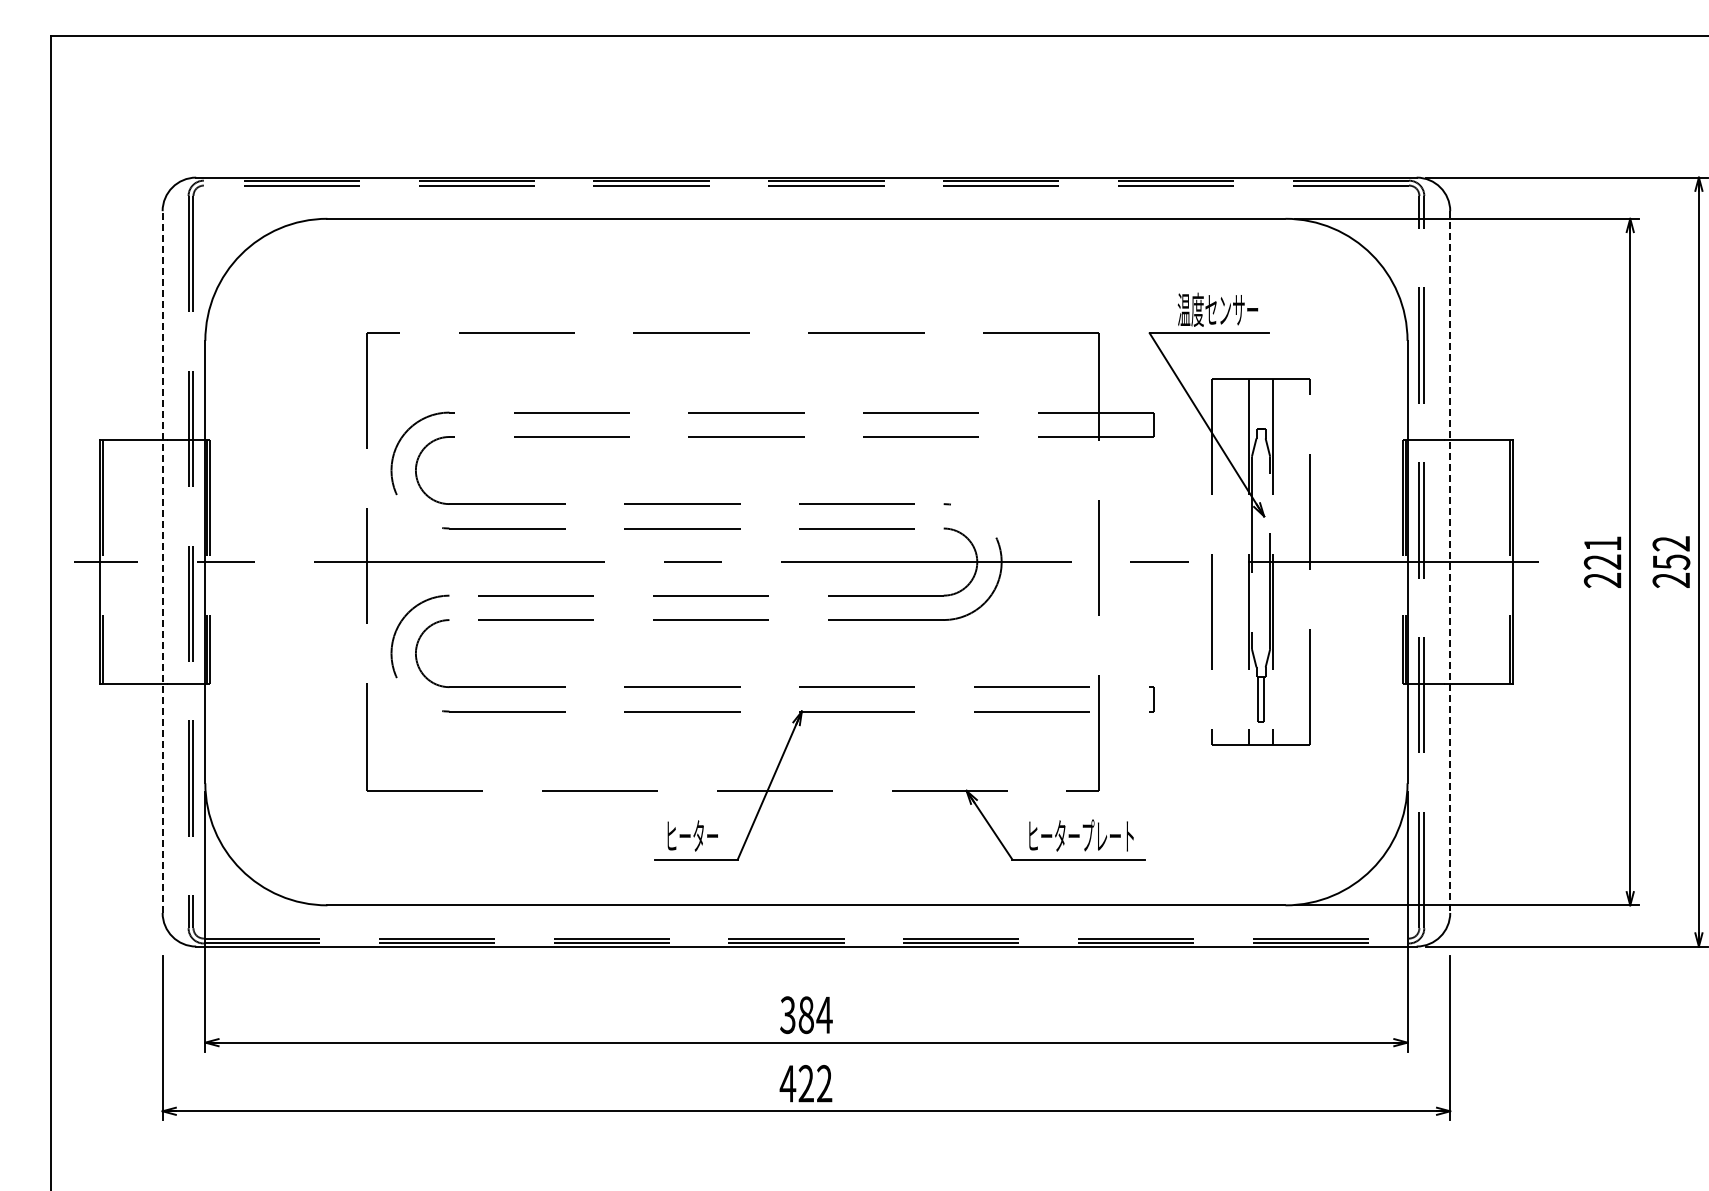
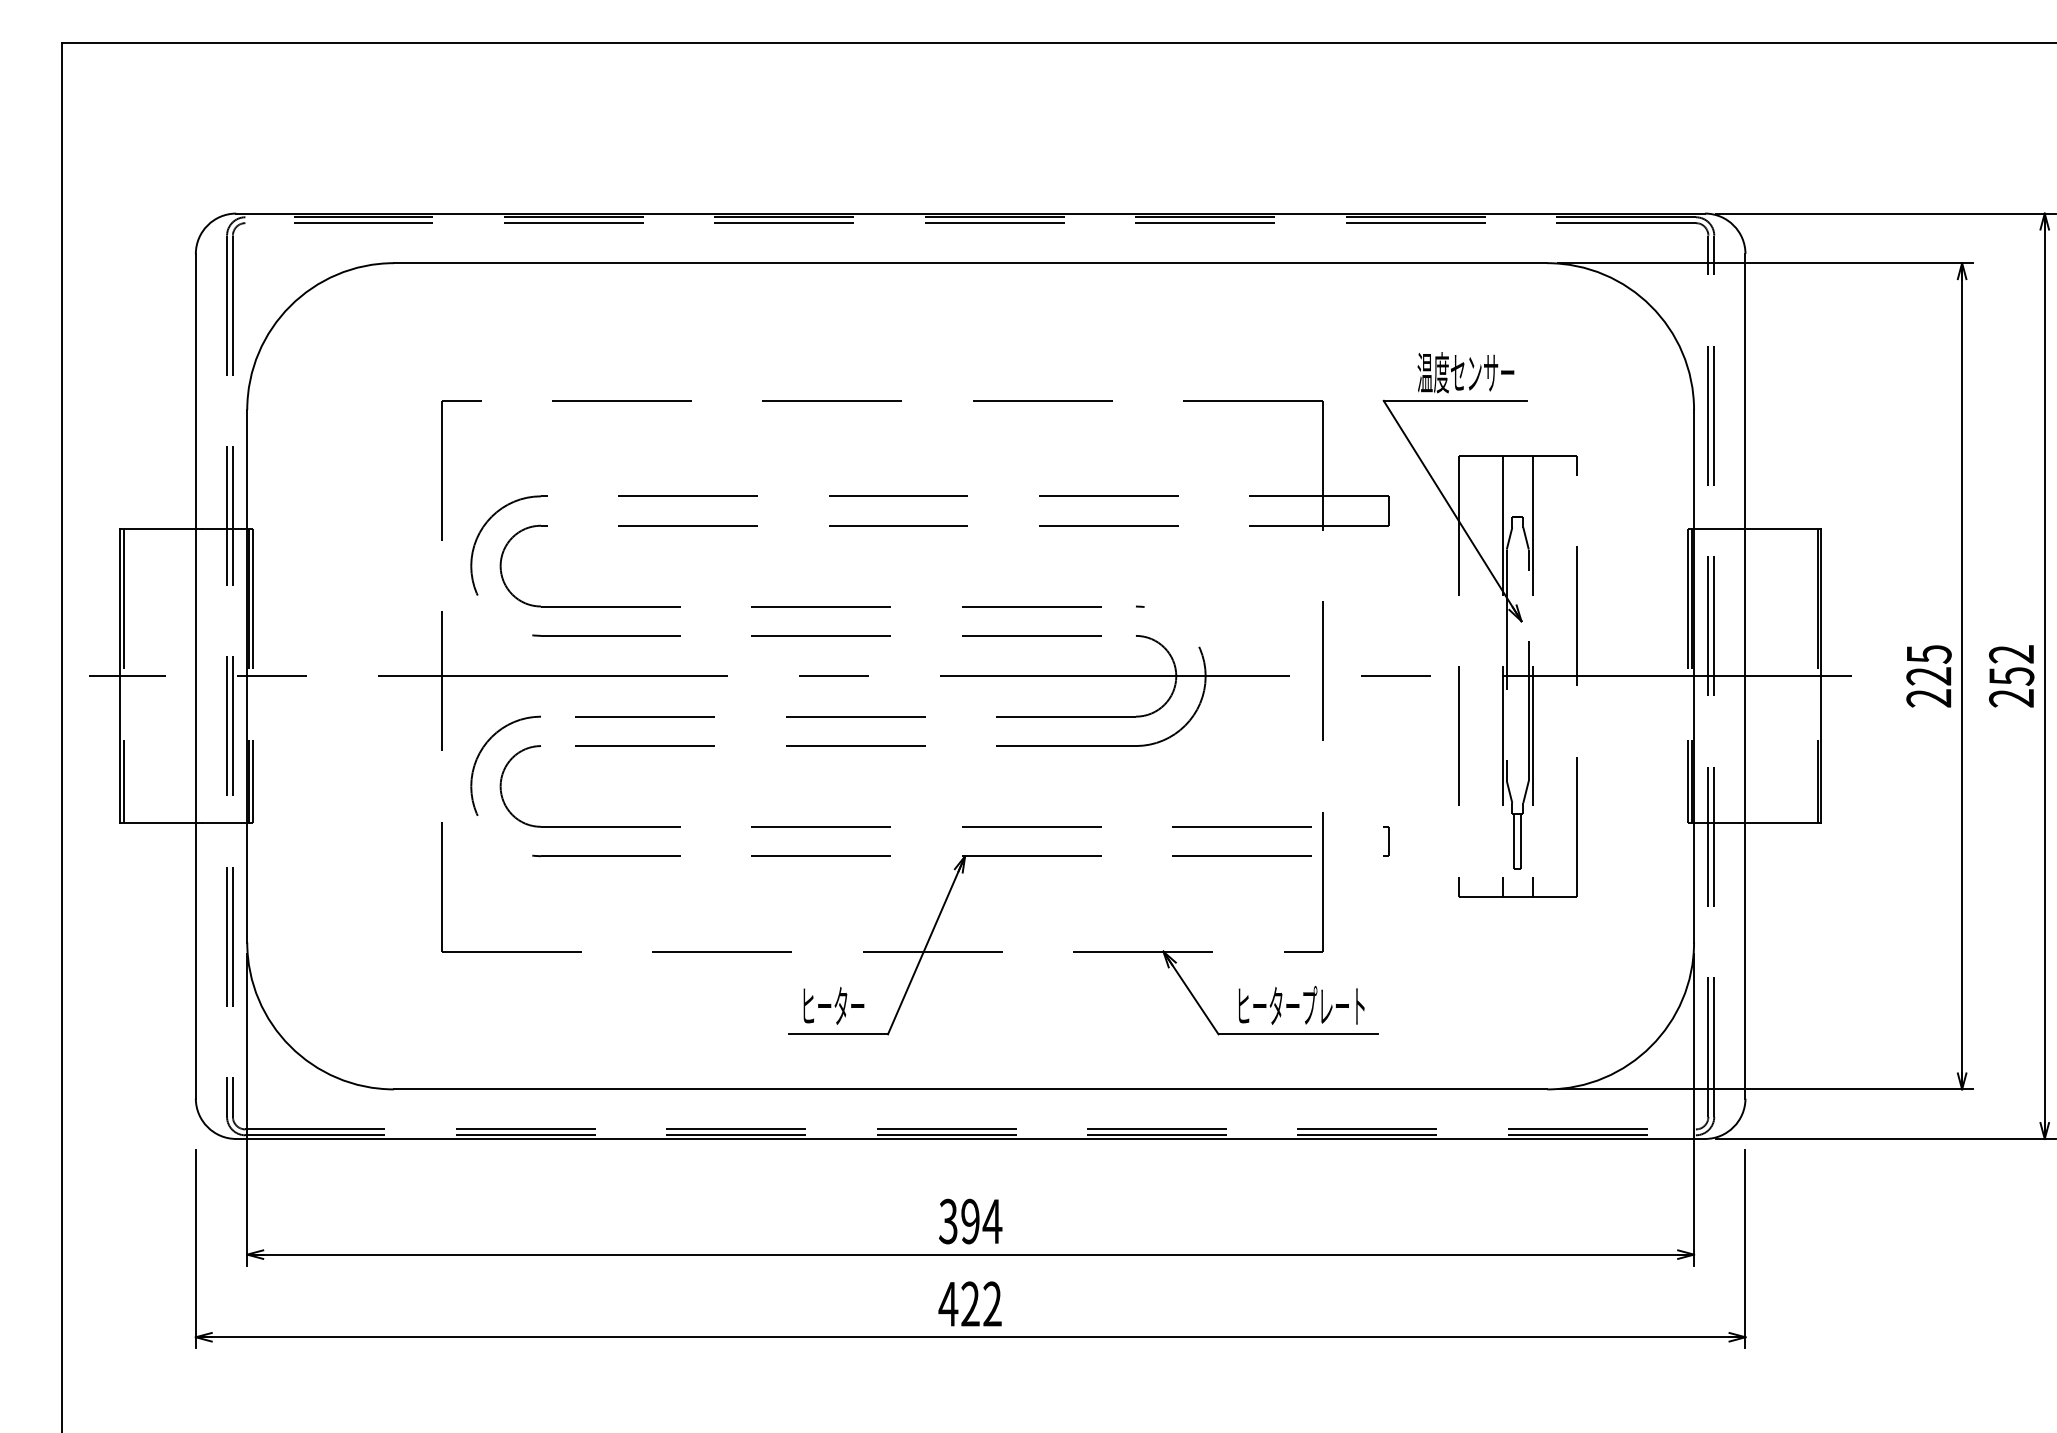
text: (1602, 543) -> (1928, 653), 221 -> 225
line: (162, 562) -> (195, 676), dashed -> solid
line: (1450, 562) -> (1745, 676), dashed -> solid
text: (805, 1015) -> (969, 1221), 384 -> 394

